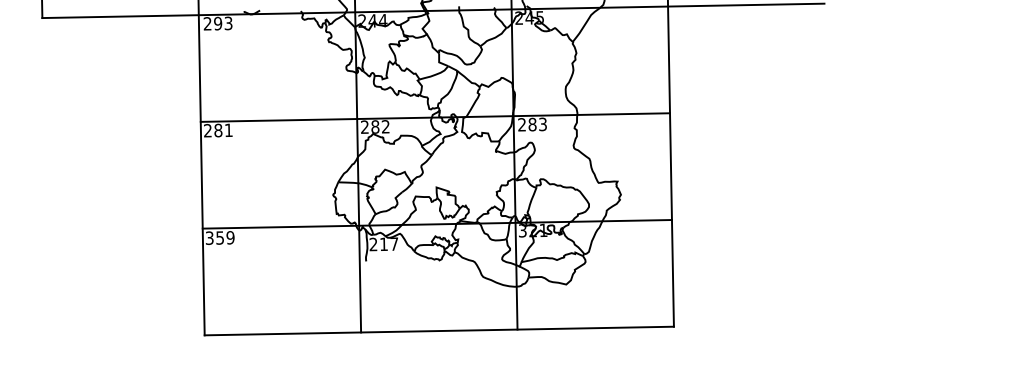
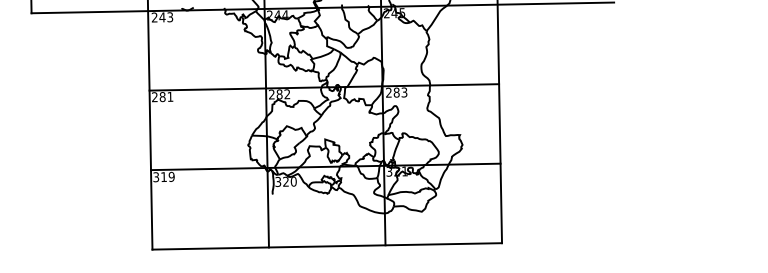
text: (217, 23) -> (162, 17), 293 -> 243
text: (219, 237) -> (163, 176), 359 -> 319
text: (383, 244) -> (285, 181), 217 -> 320

